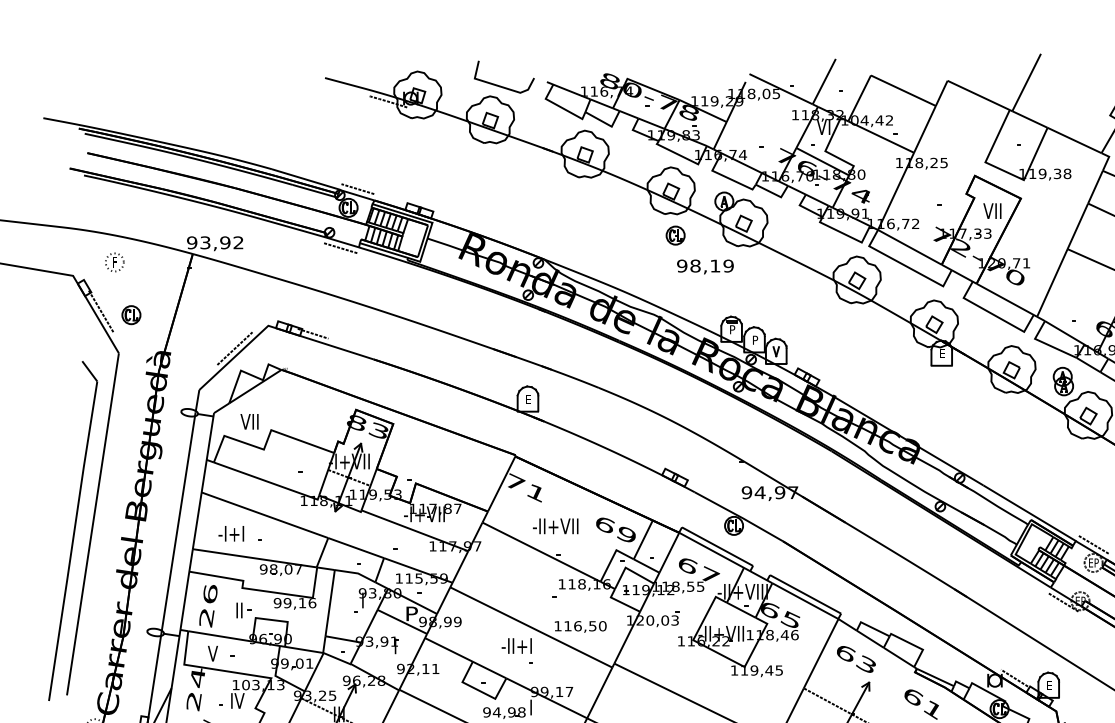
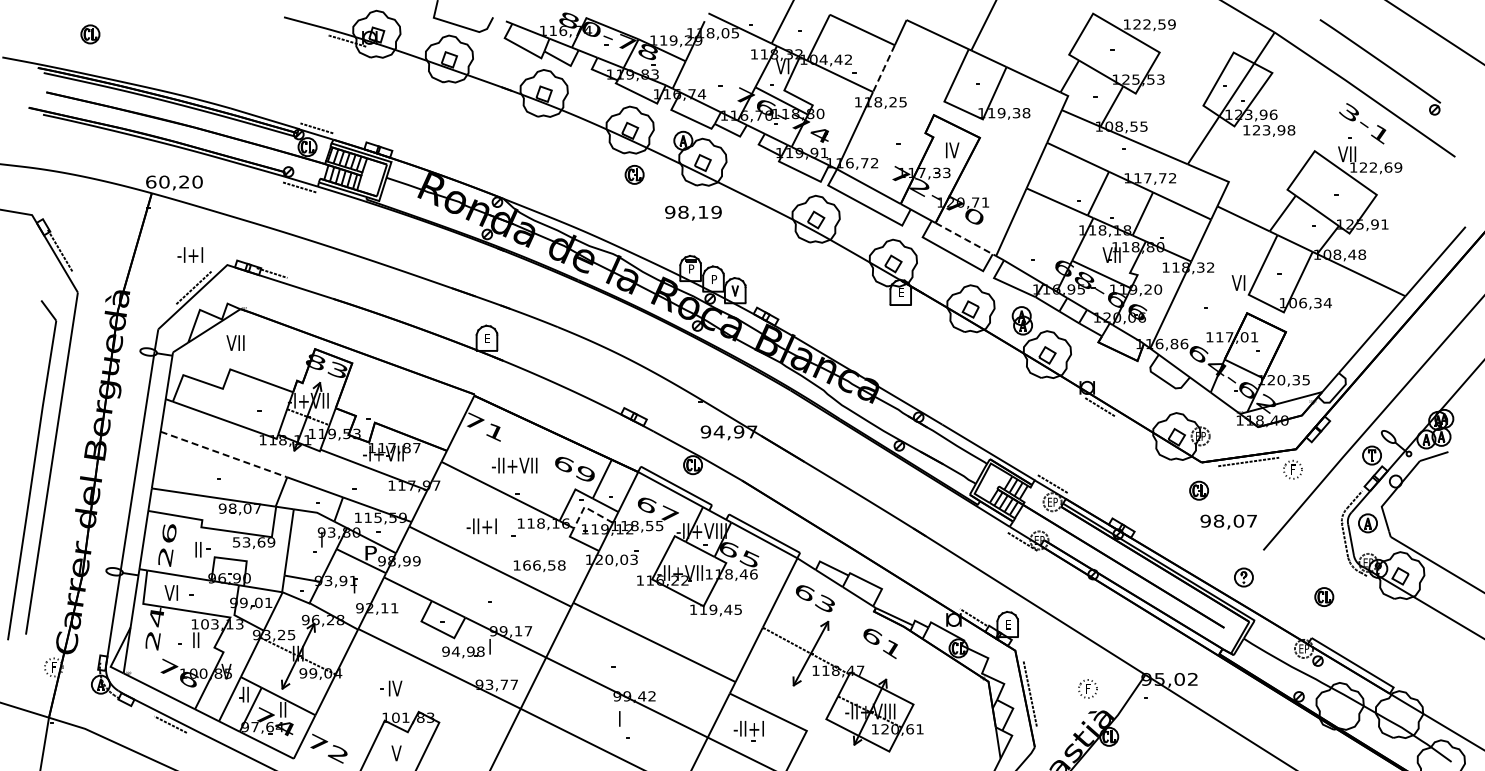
line: (924, 129) -> (883, 68), solid -> dashed
text: (992, 211) -> (951, 150), VII -> IV
text: (215, 242) -> (174, 181), 93,92 -> 60,20
part: (114, 262) -> (73, 201), removed
text: (705, 266) -> (693, 212), moved
line: (1006, 300) -> (965, 239), solid -> dashed
part: (131, 315) -> (90, 34), moved
text: (249, 421) -> (235, 342), moved
line: (265, 515) -> (224, 454), solid -> dashed
text: (231, 533) -> (190, 254), moved
line: (629, 569) -> (588, 508), solid -> dashed
text: (294, 603) -> (253, 542), 99,16 -> 53,69
text: (585, 626) -> (544, 565), 116,50 -> 166,58
text: (516, 646) -> (481, 526), moved
text: (212, 653) -> (171, 592), V -> VI
text: (237, 700) -> (196, 639), IV -> II

